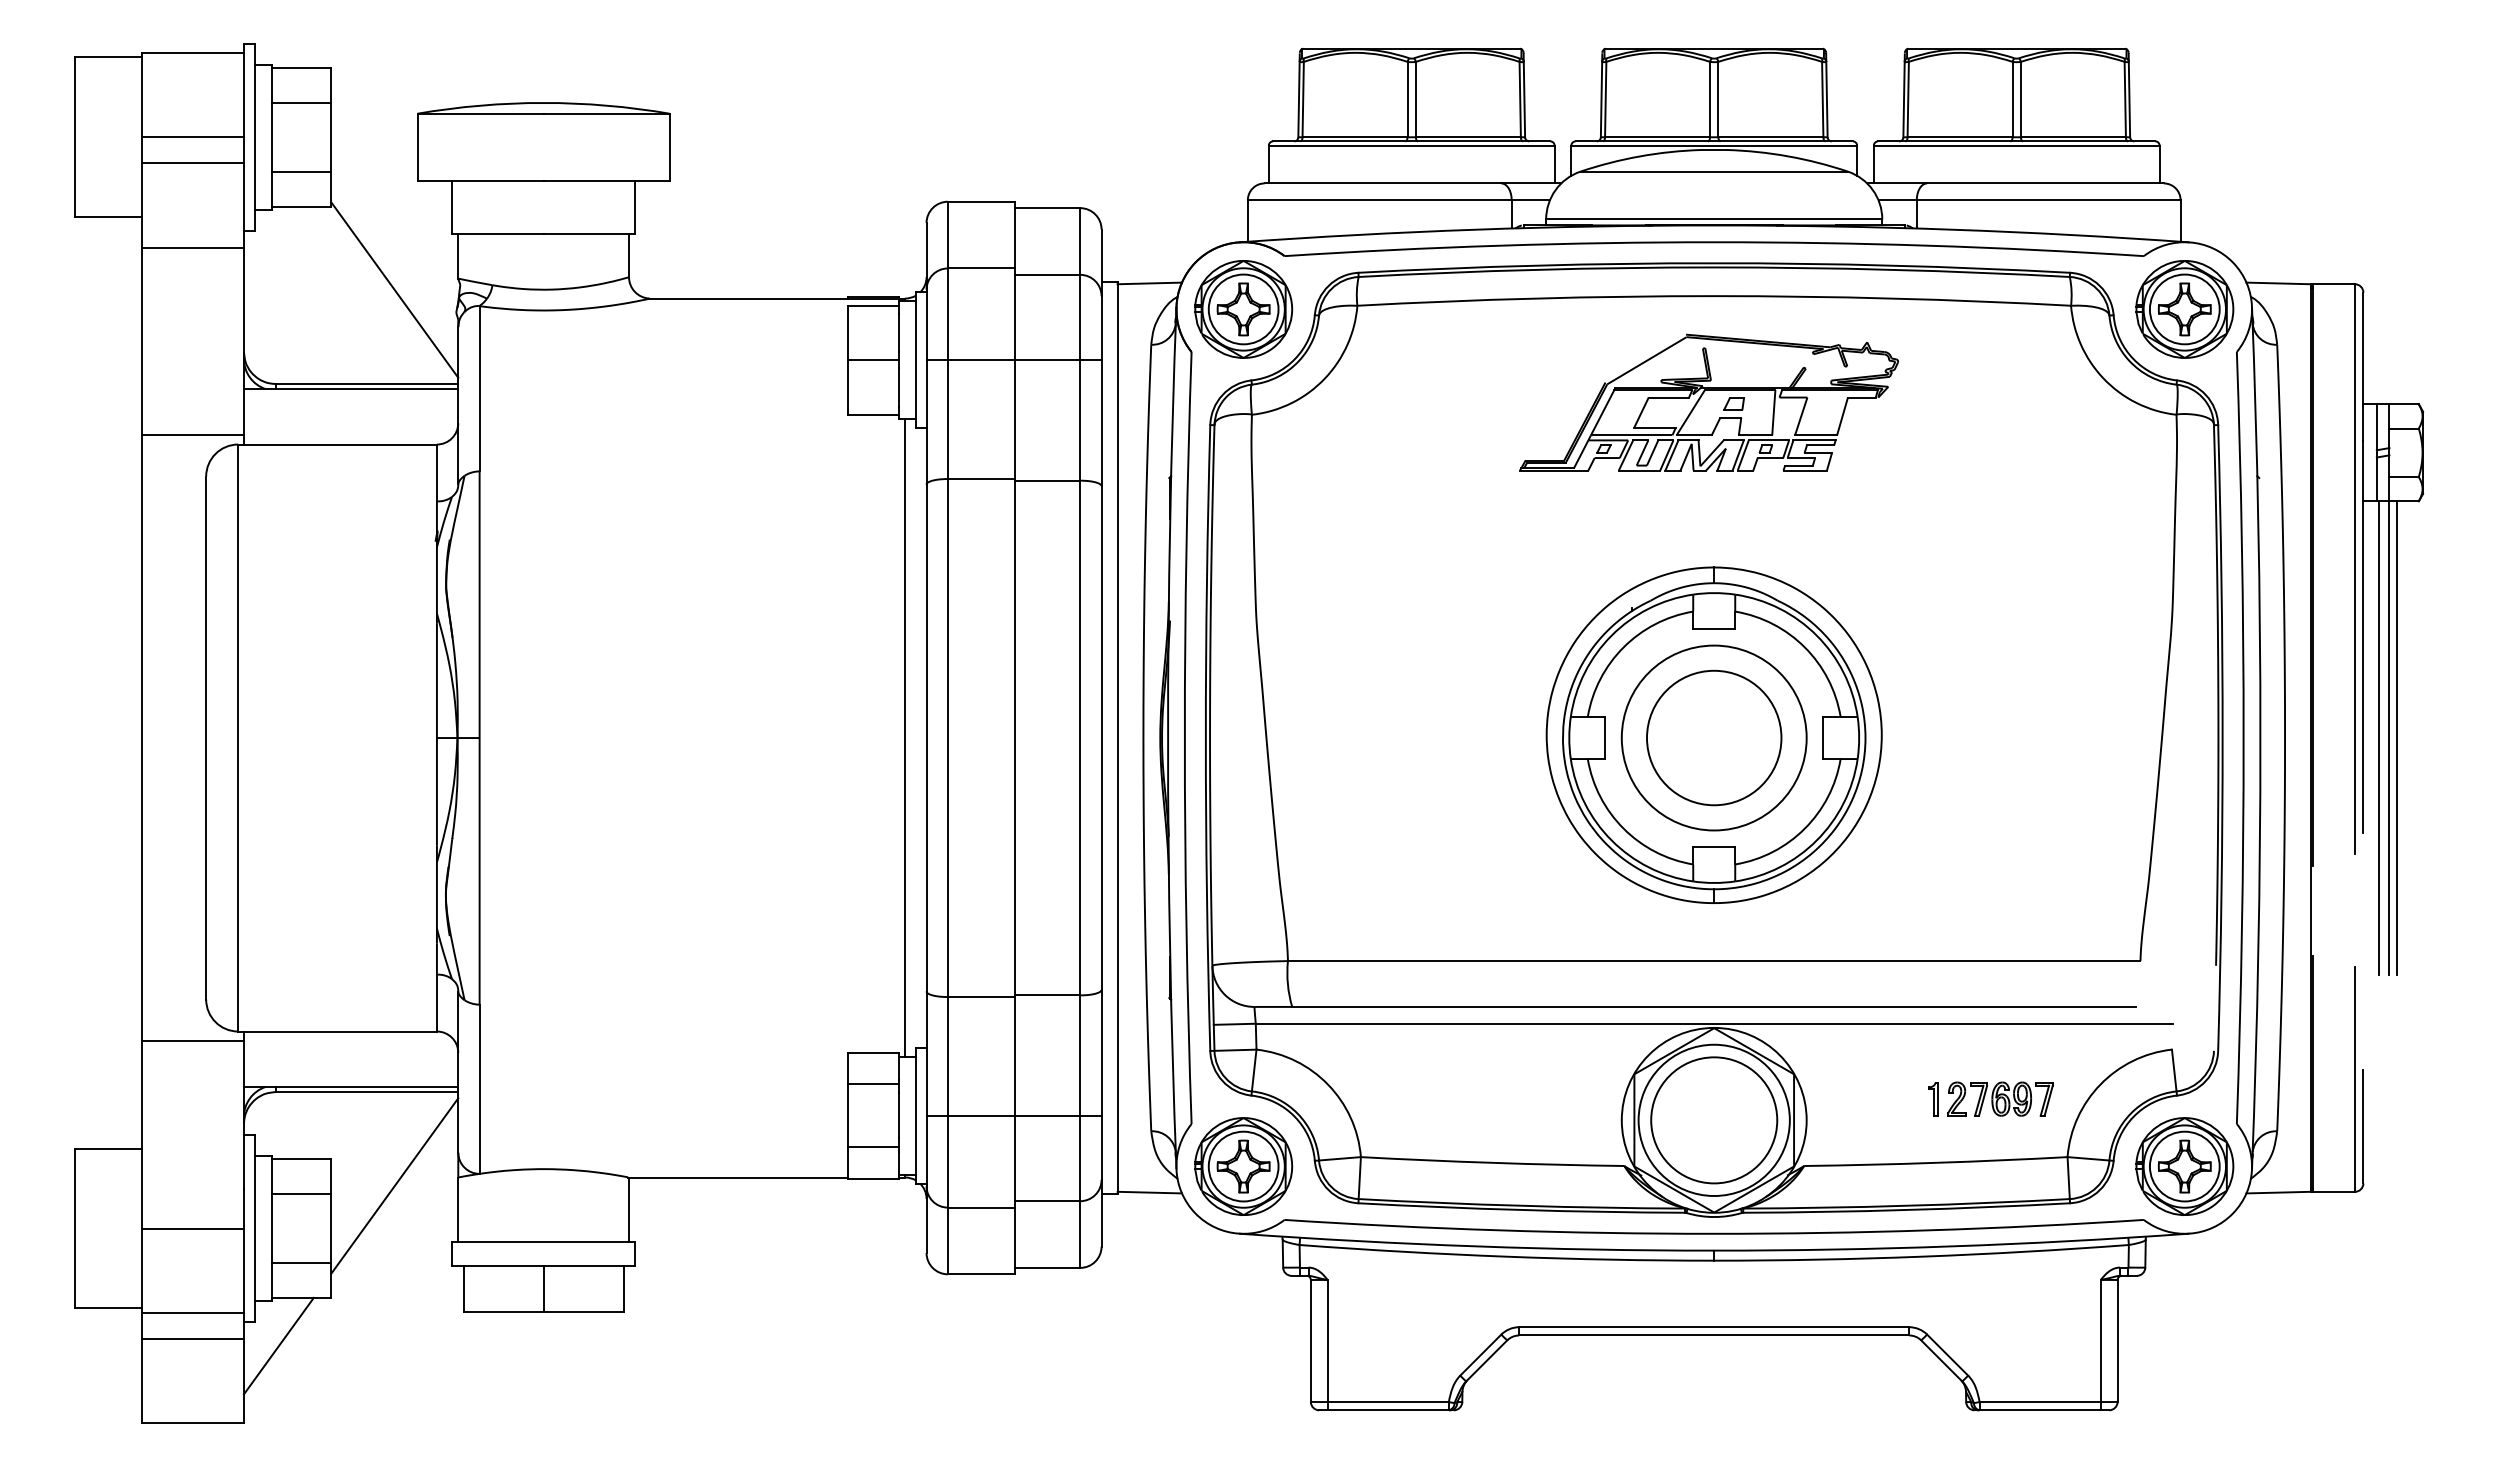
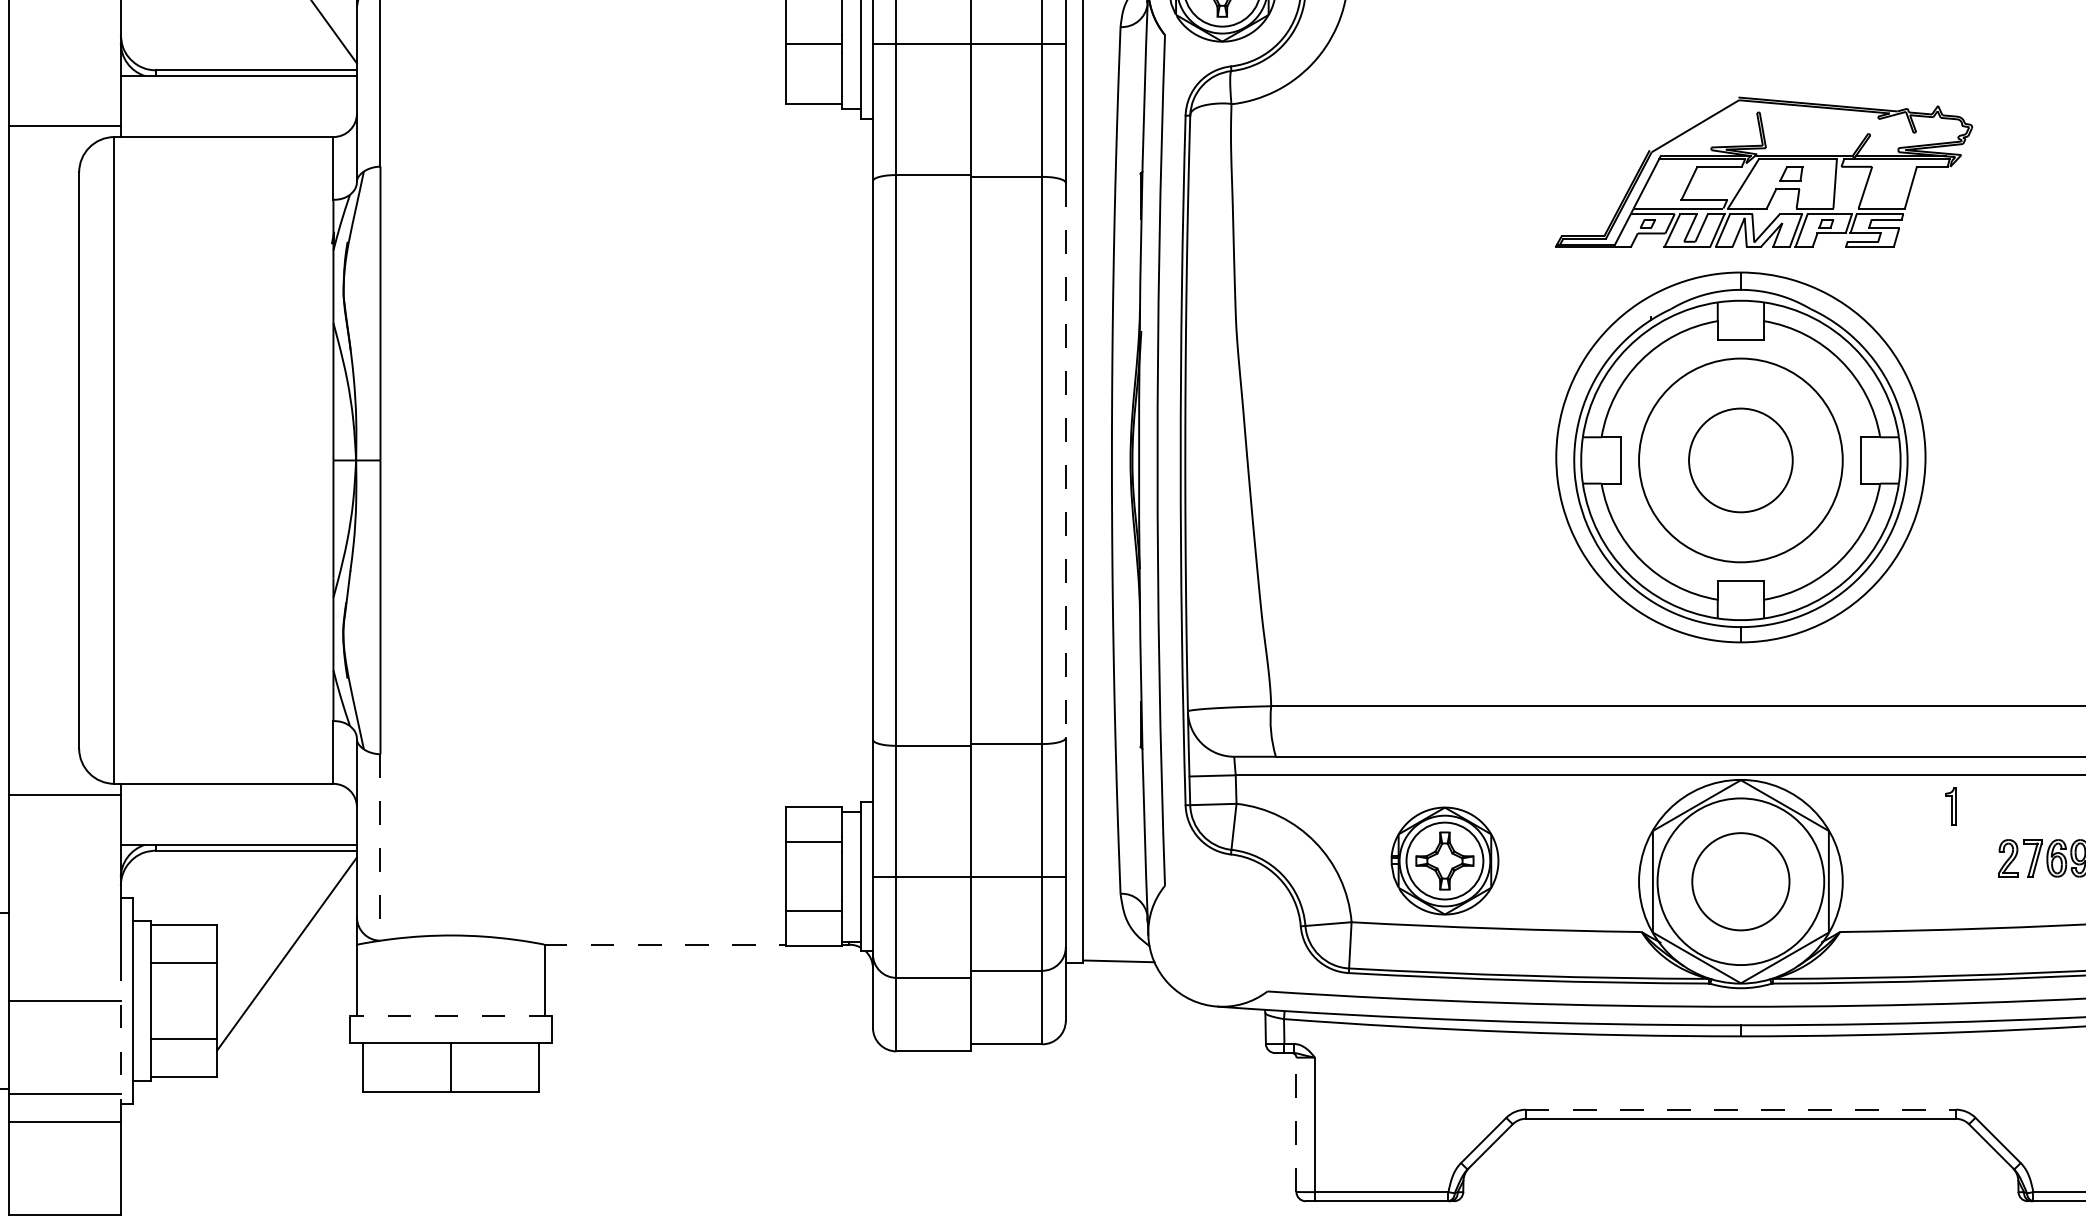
part: (1708, 402) -> (1763, 172), moved
line: (905, 737) -> (849, 459), removed
circle: (1714, 737) -> (1741, 459), size x0.7
line: (1101, 738) -> (1065, 460), solid -> dashed
line: (479, 1089) -> (380, 847), solid -> dashed
part: (1933, 1099) -> (1951, 806), moved
circle: (1714, 1120) -> (1741, 881), size x0.7
part: (1243, 1166) -> (1444, 860), moved
line: (737, 1177) -> (664, 944), solid -> dashed
line: (543, 1241) -> (450, 1015), solid -> dashed
line: (243, 1256) -> (120, 1031), solid -> dashed
line: (1714, 1327) -> (1741, 1109), solid -> dashed
line: (1310, 1340) -> (1296, 1124), solid -> dashed
line: (278, 1345) -> (158, 1129), removed

